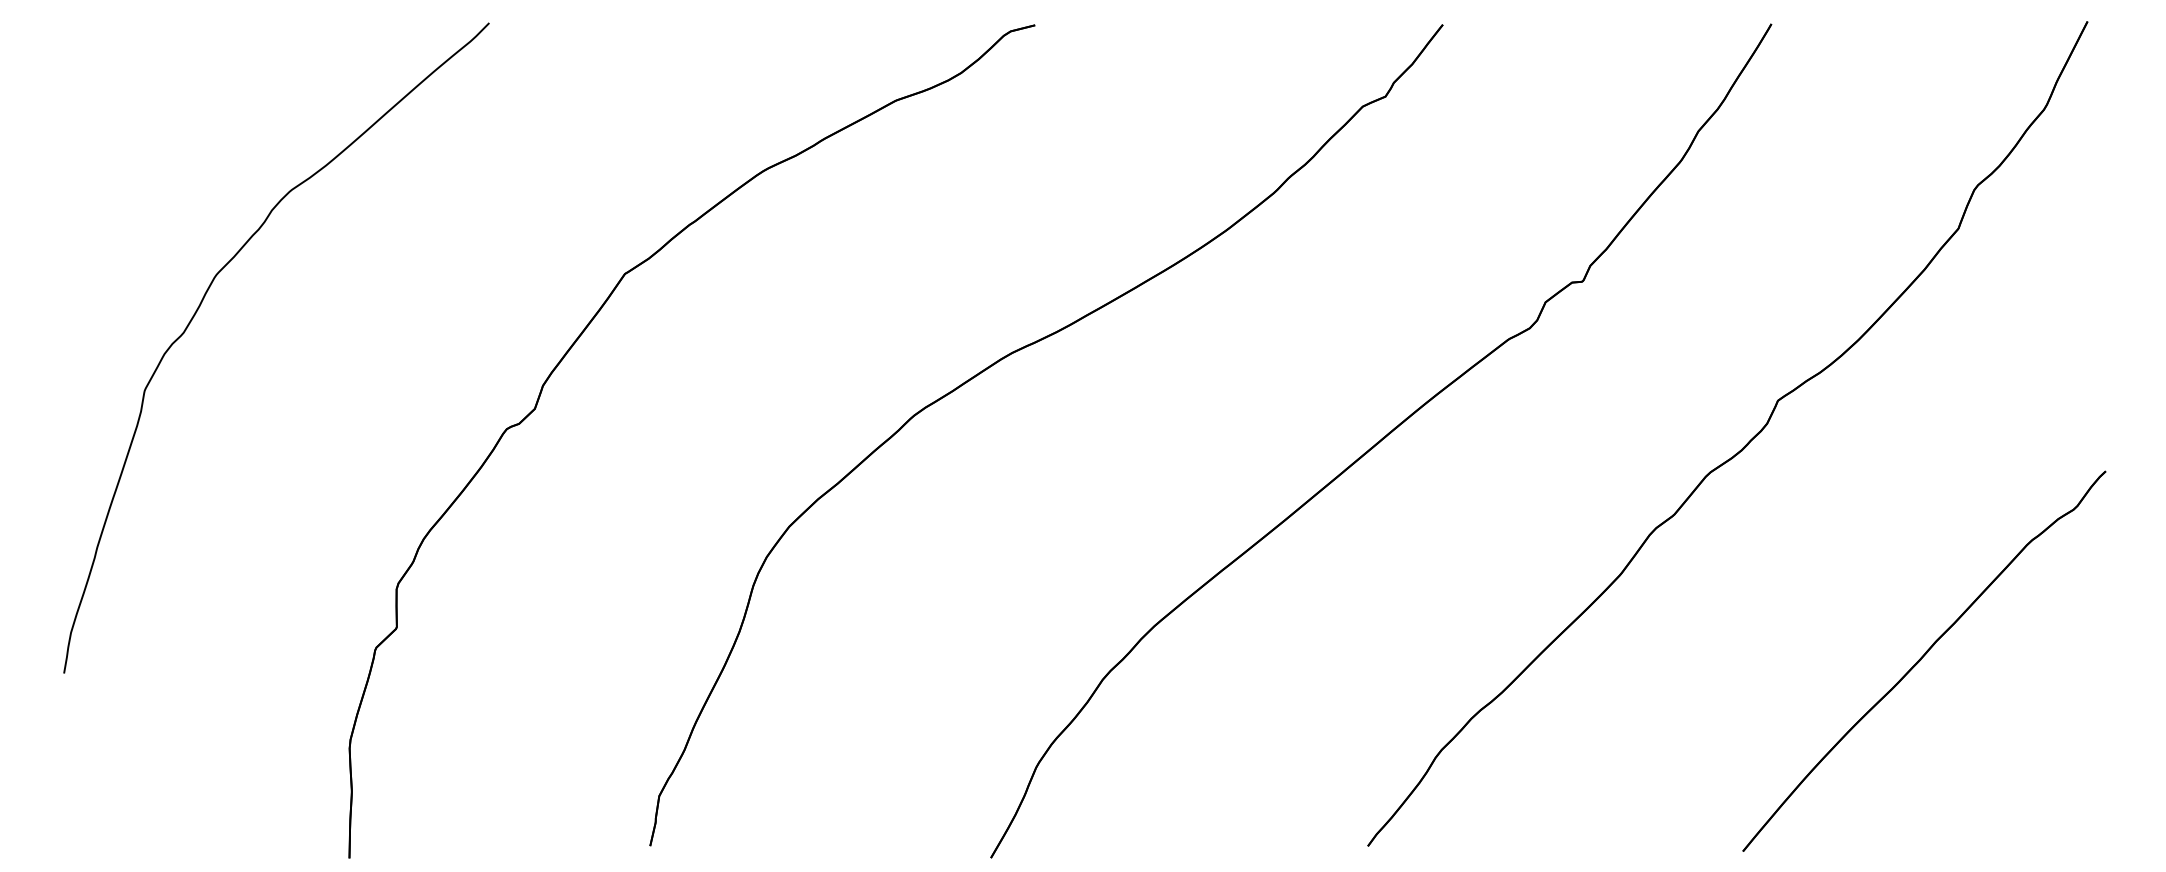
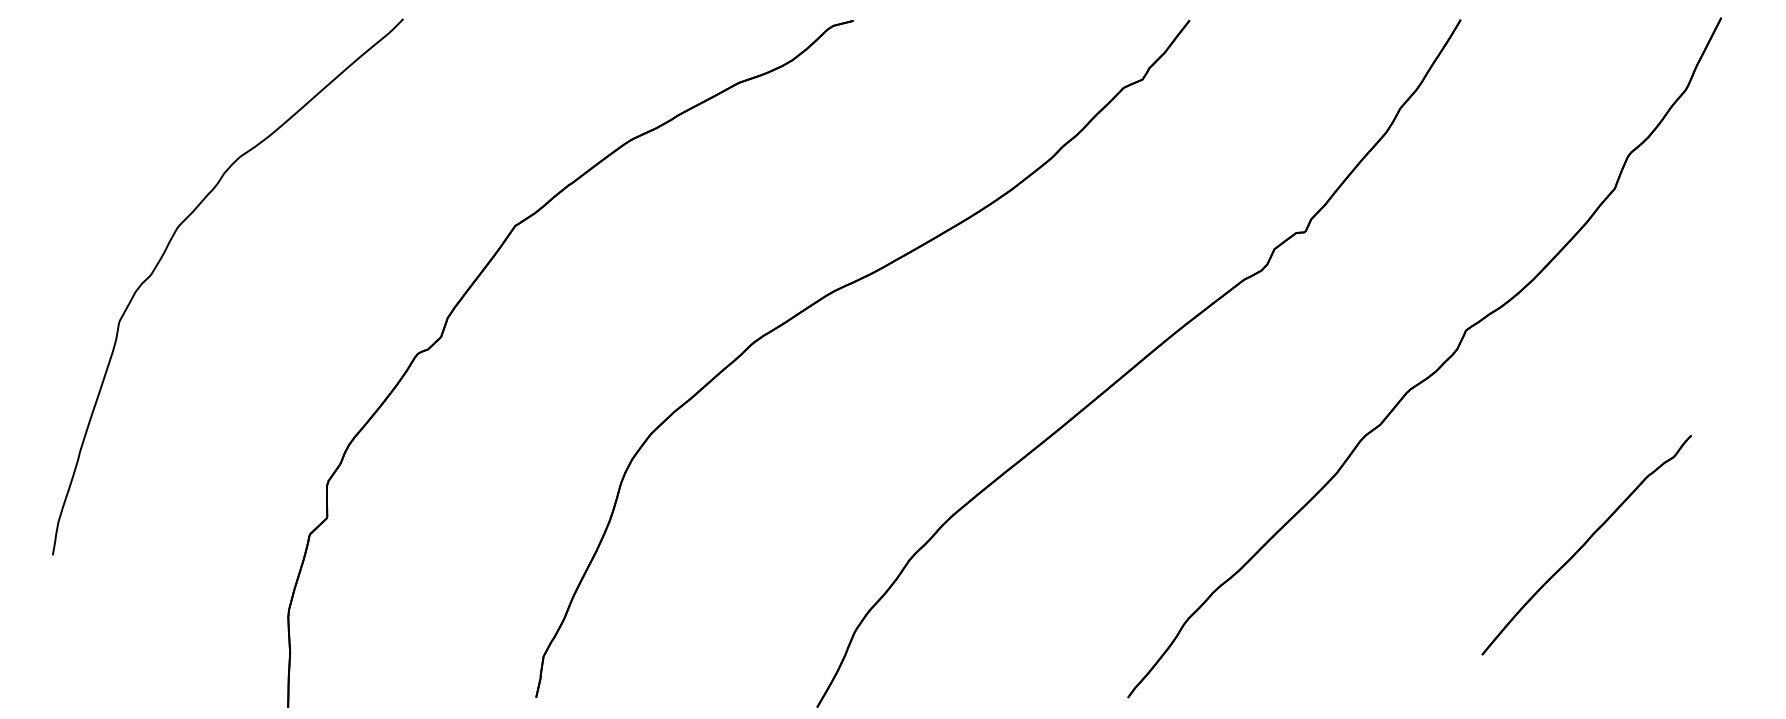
part: (1924, 660) -> (1586, 544), size x0.7

